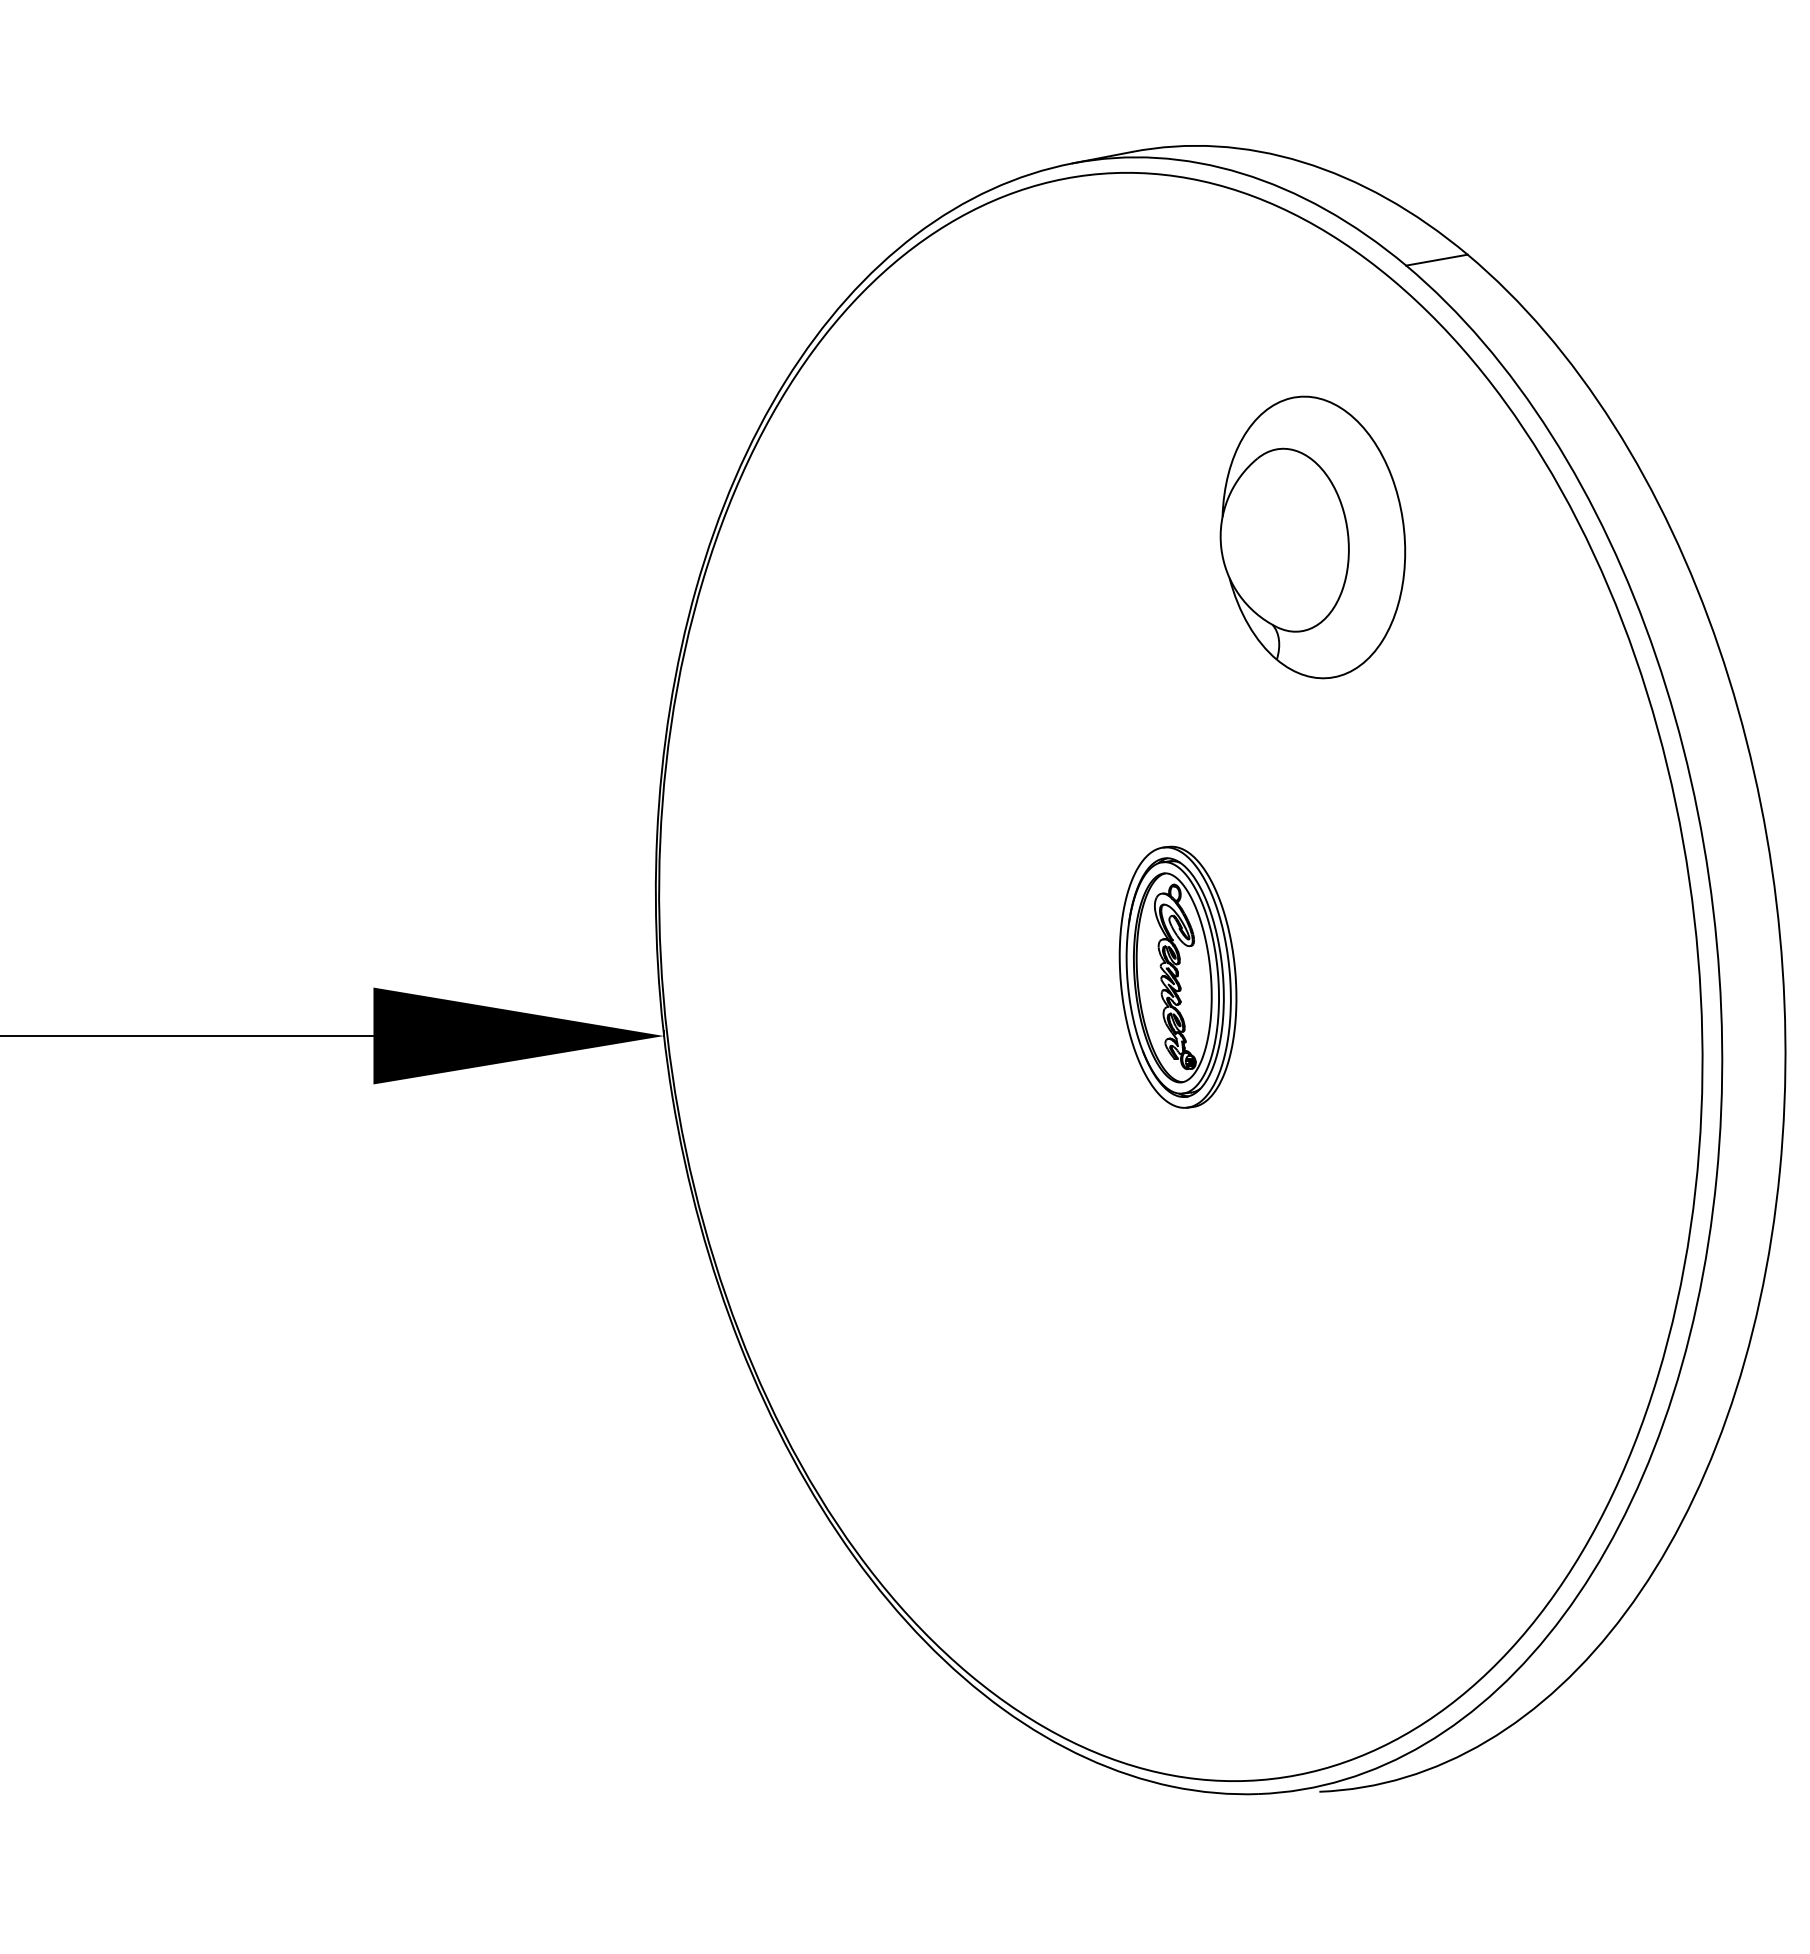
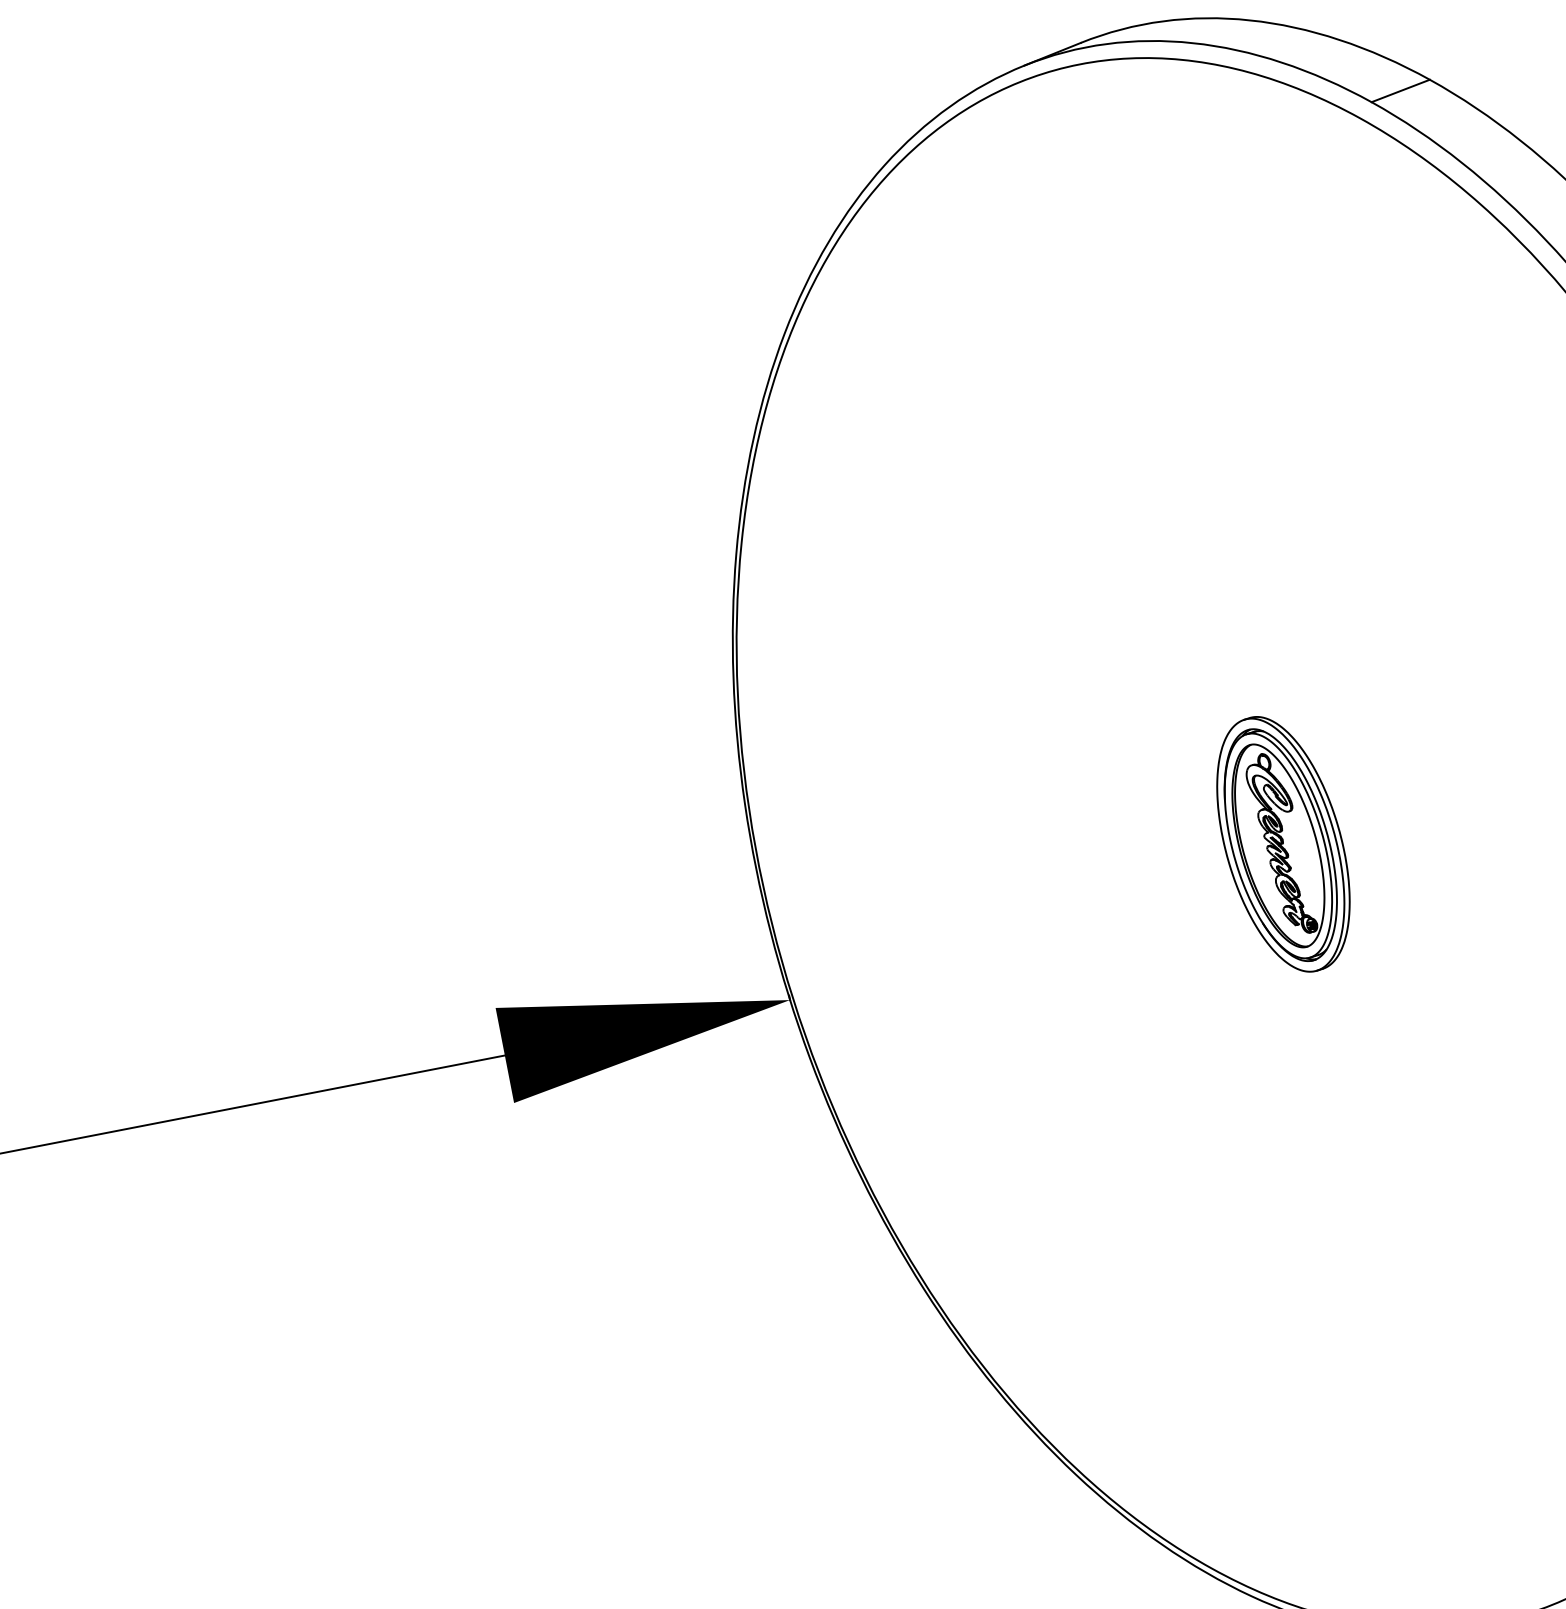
part: (1312, 537) -> (1331, 386), removed

